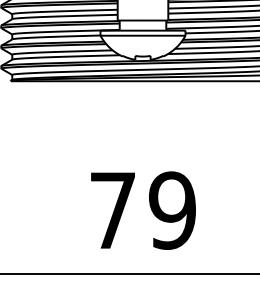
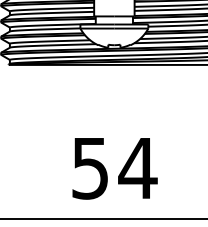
text: (143, 210) -> (114, 168), 79 -> 54

